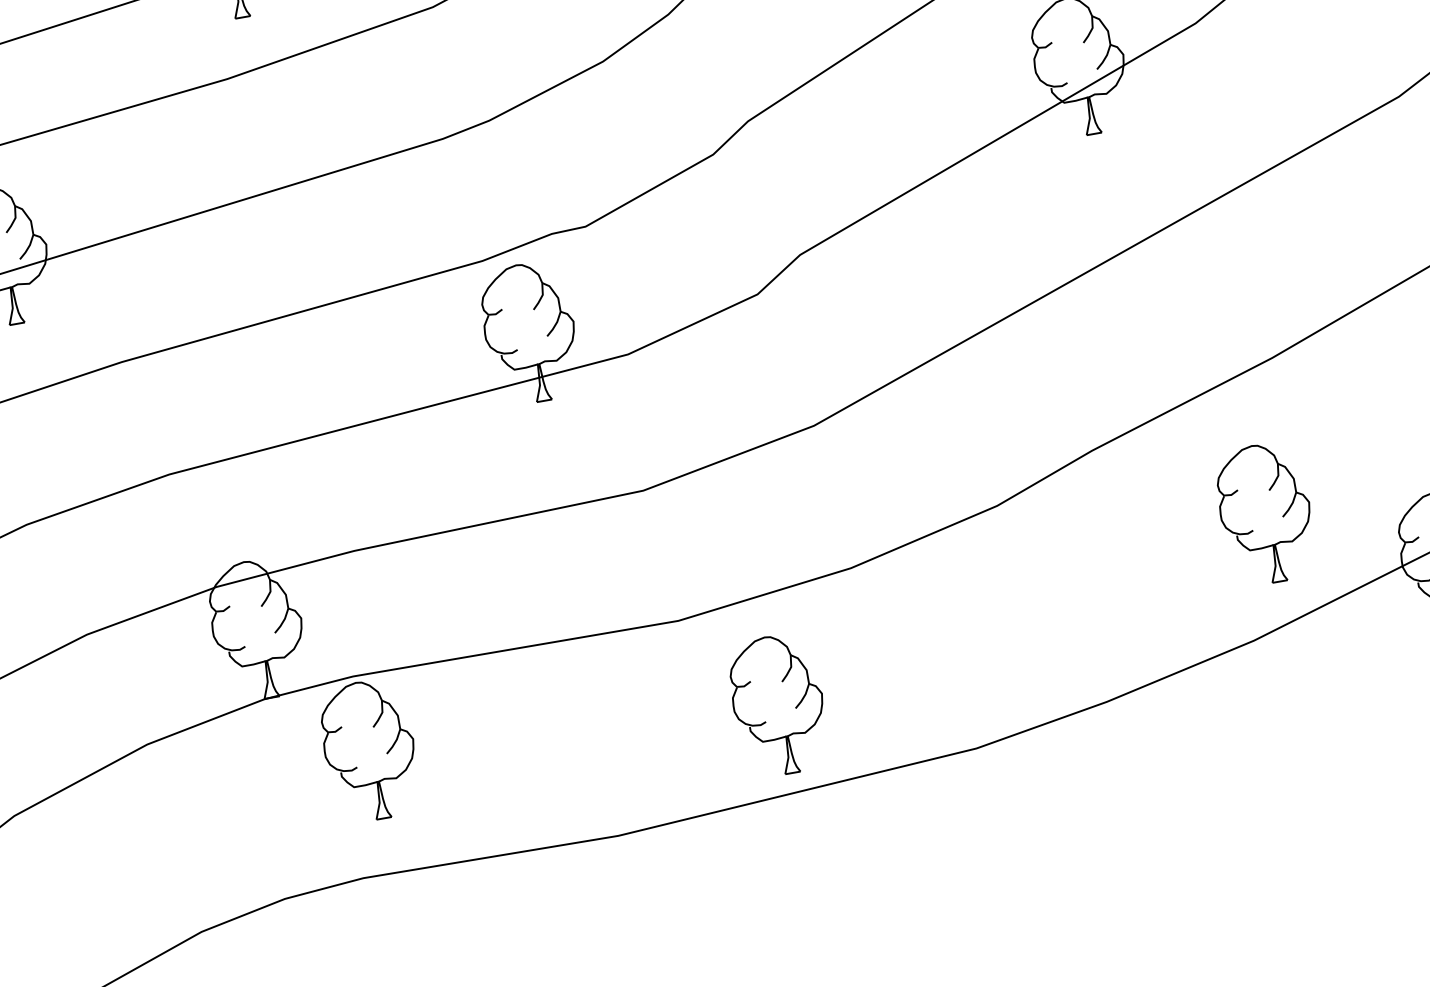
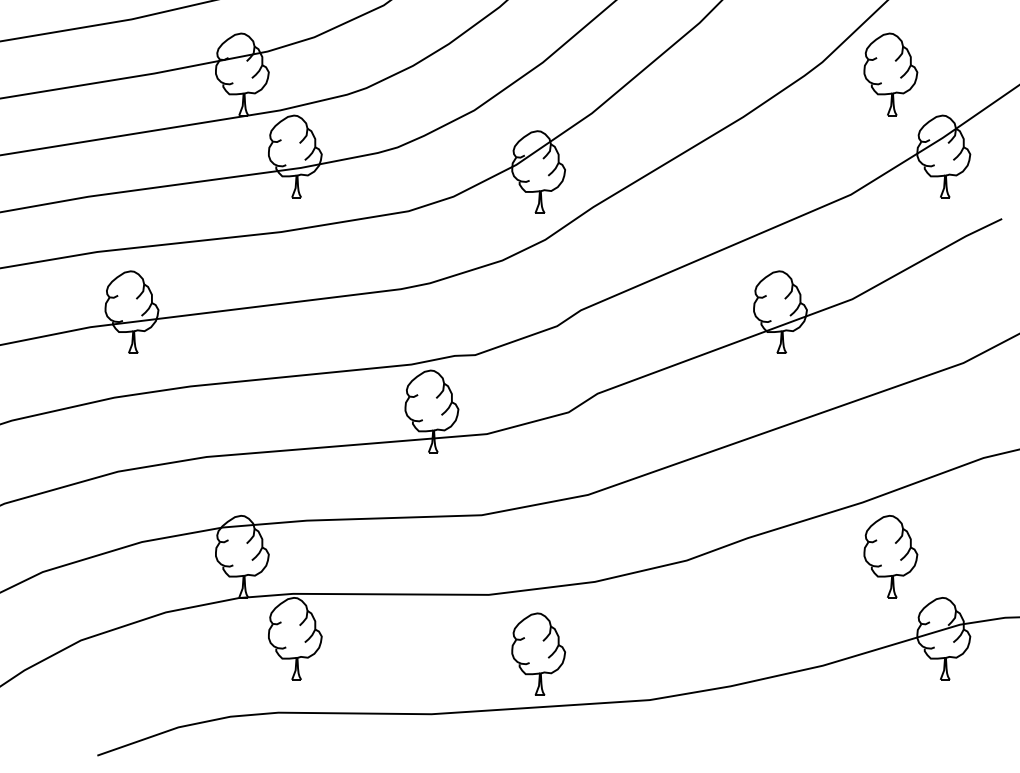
part: (1265, 513) -> (890, 556), moved

